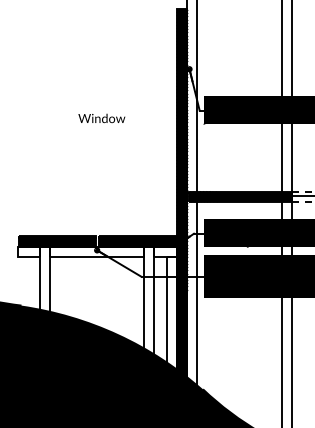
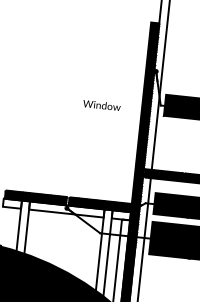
text: (101, 118) -> (101, 105), moved

